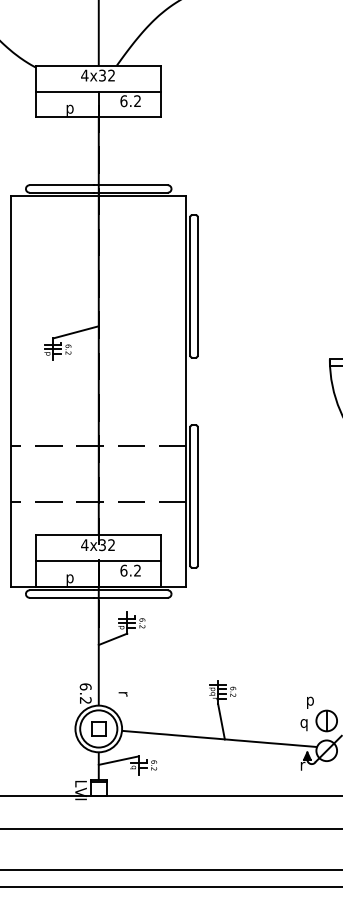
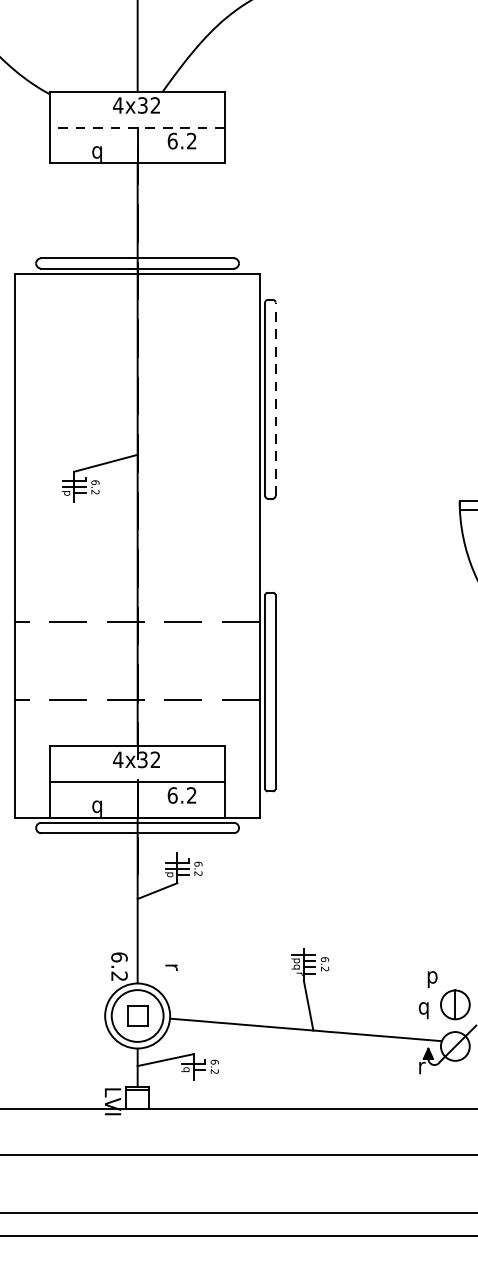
line: (98, 91) -> (137, 127), solid -> dashed
text: (69, 109) -> (96, 152), p -> q
line: (197, 285) -> (275, 397), solid -> dashed
text: (69, 579) -> (96, 807), p -> q

